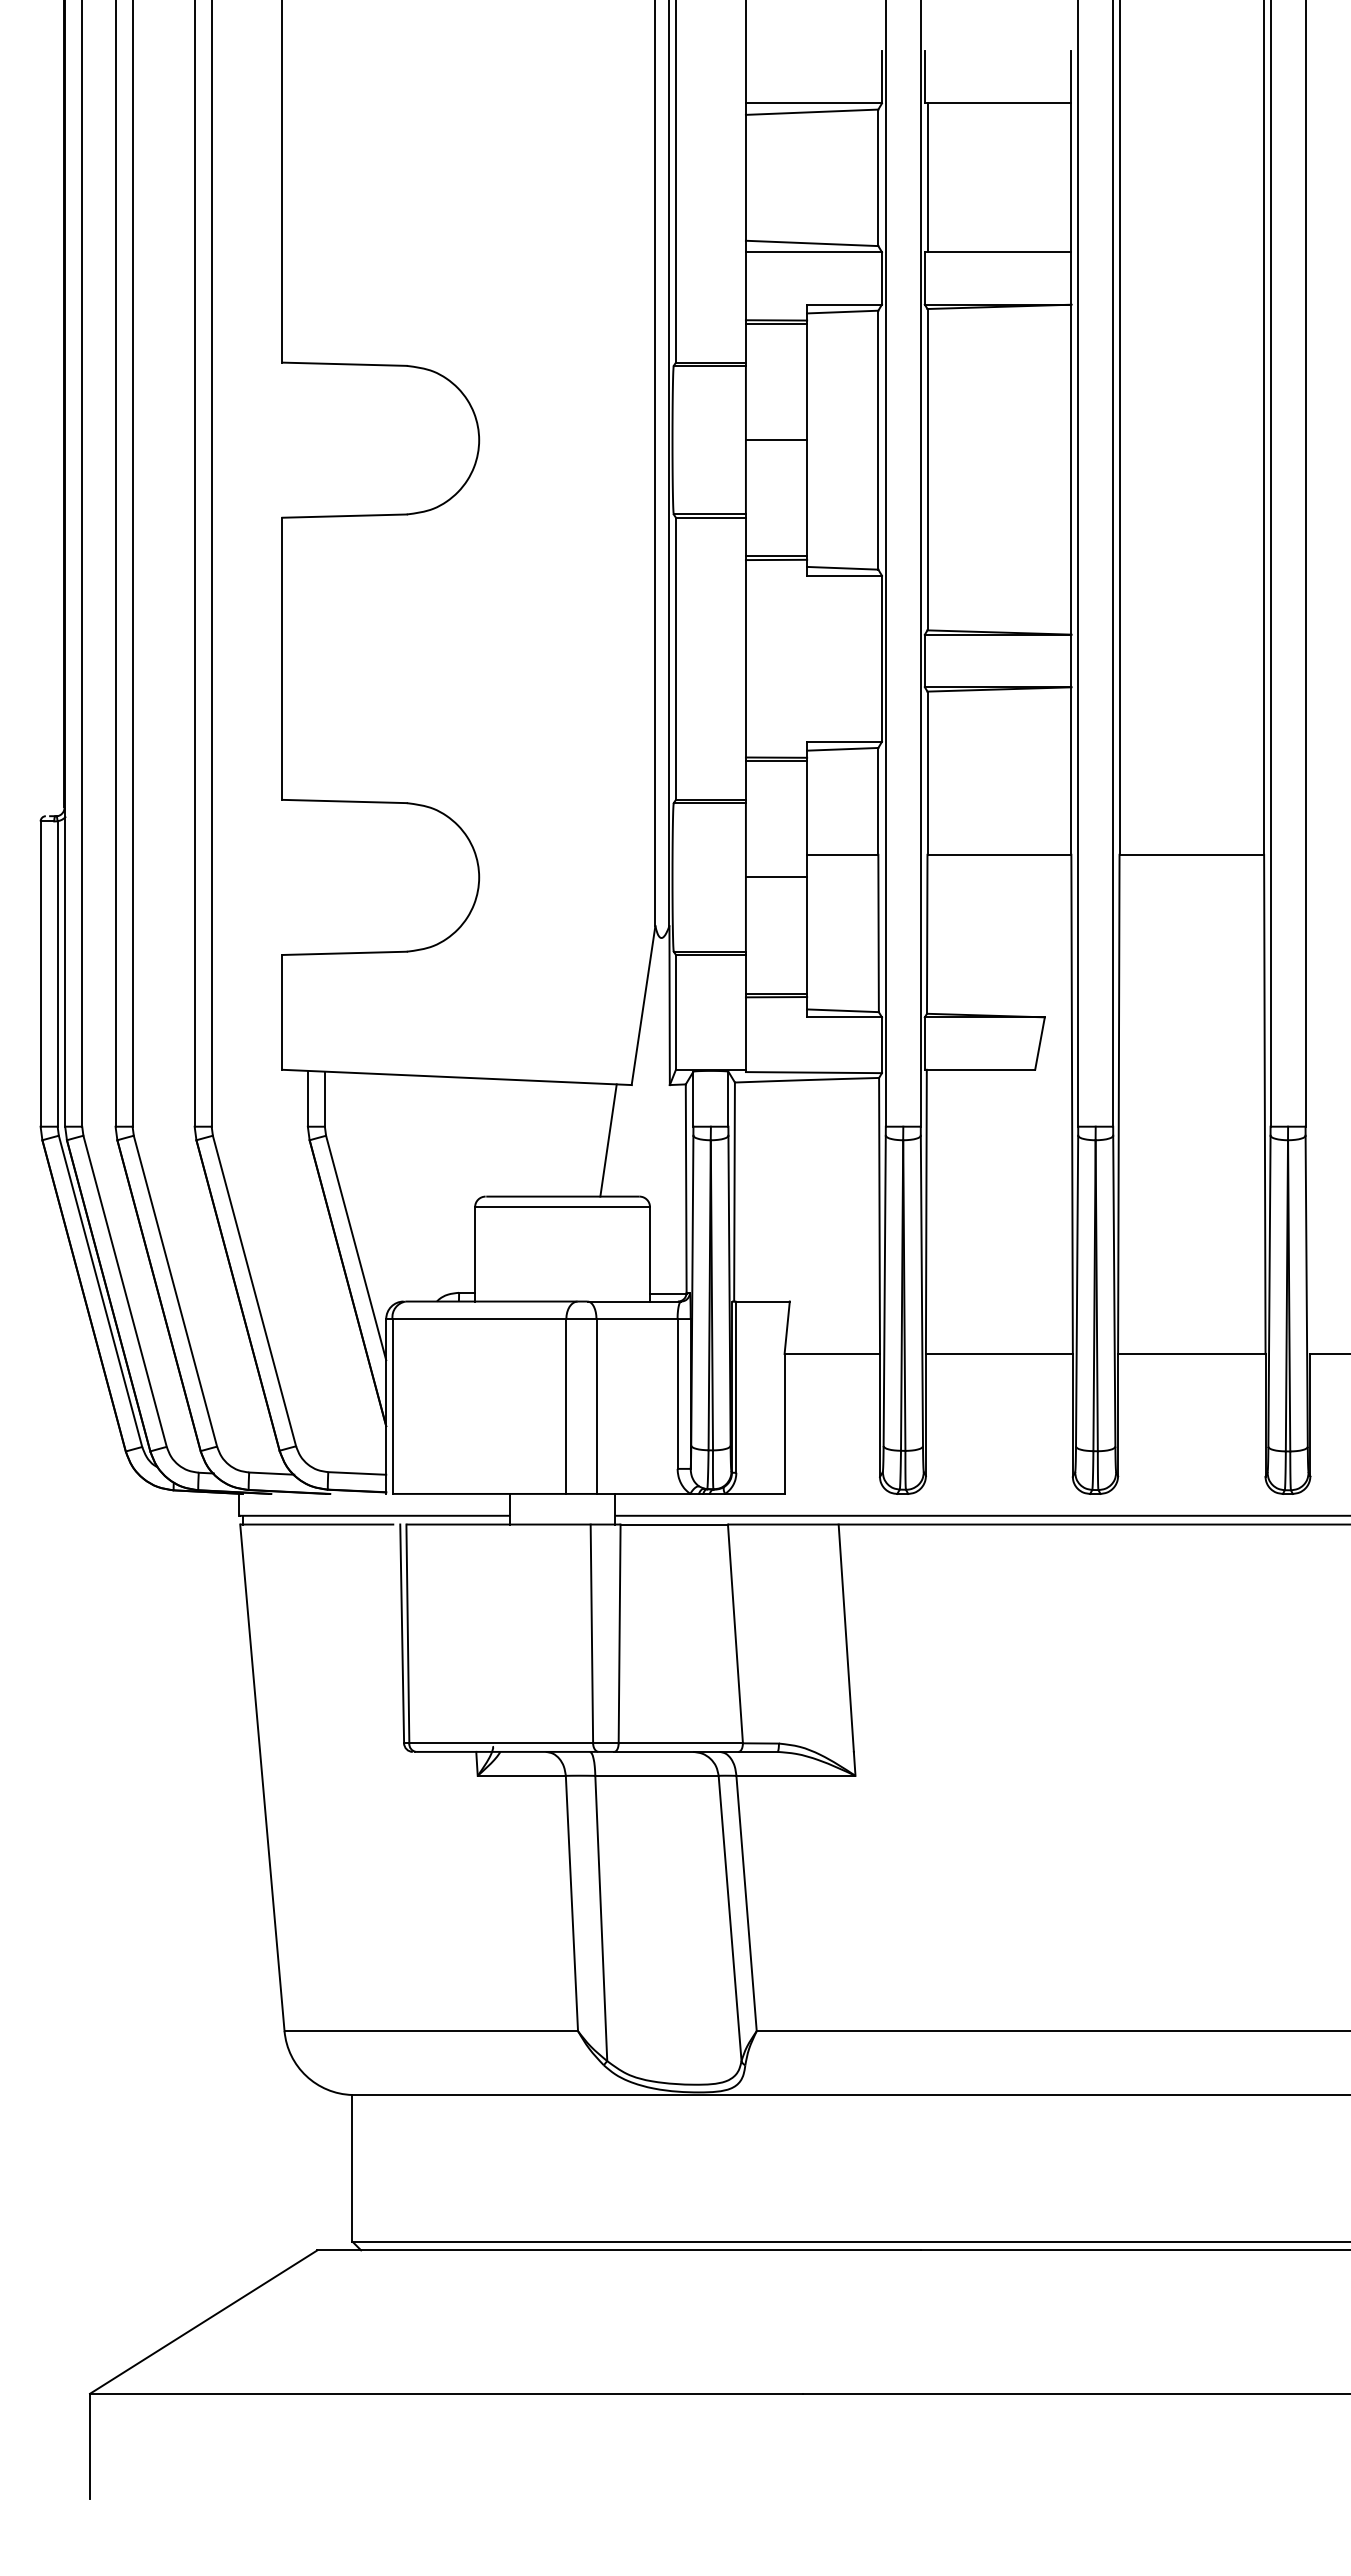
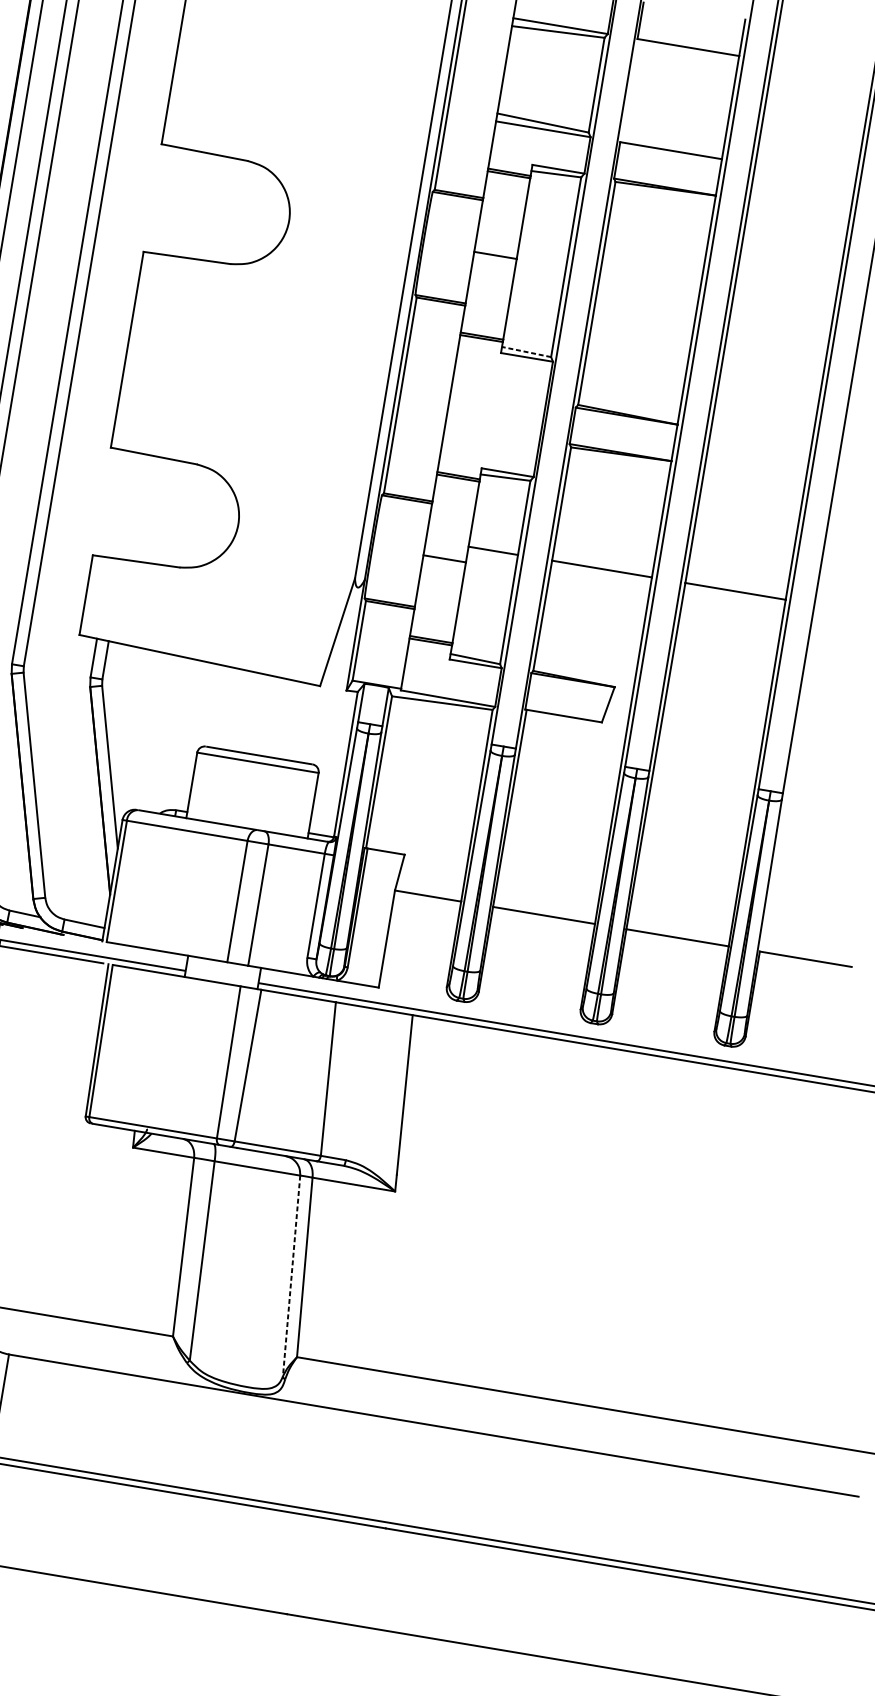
line: (927, 177) -> (630, 90), removed
line: (842, 568) -> (526, 352), solid -> dashed
line: (608, 1140) -> (297, 721), removed
line: (730, 1918) -> (291, 1275), solid -> dashed

